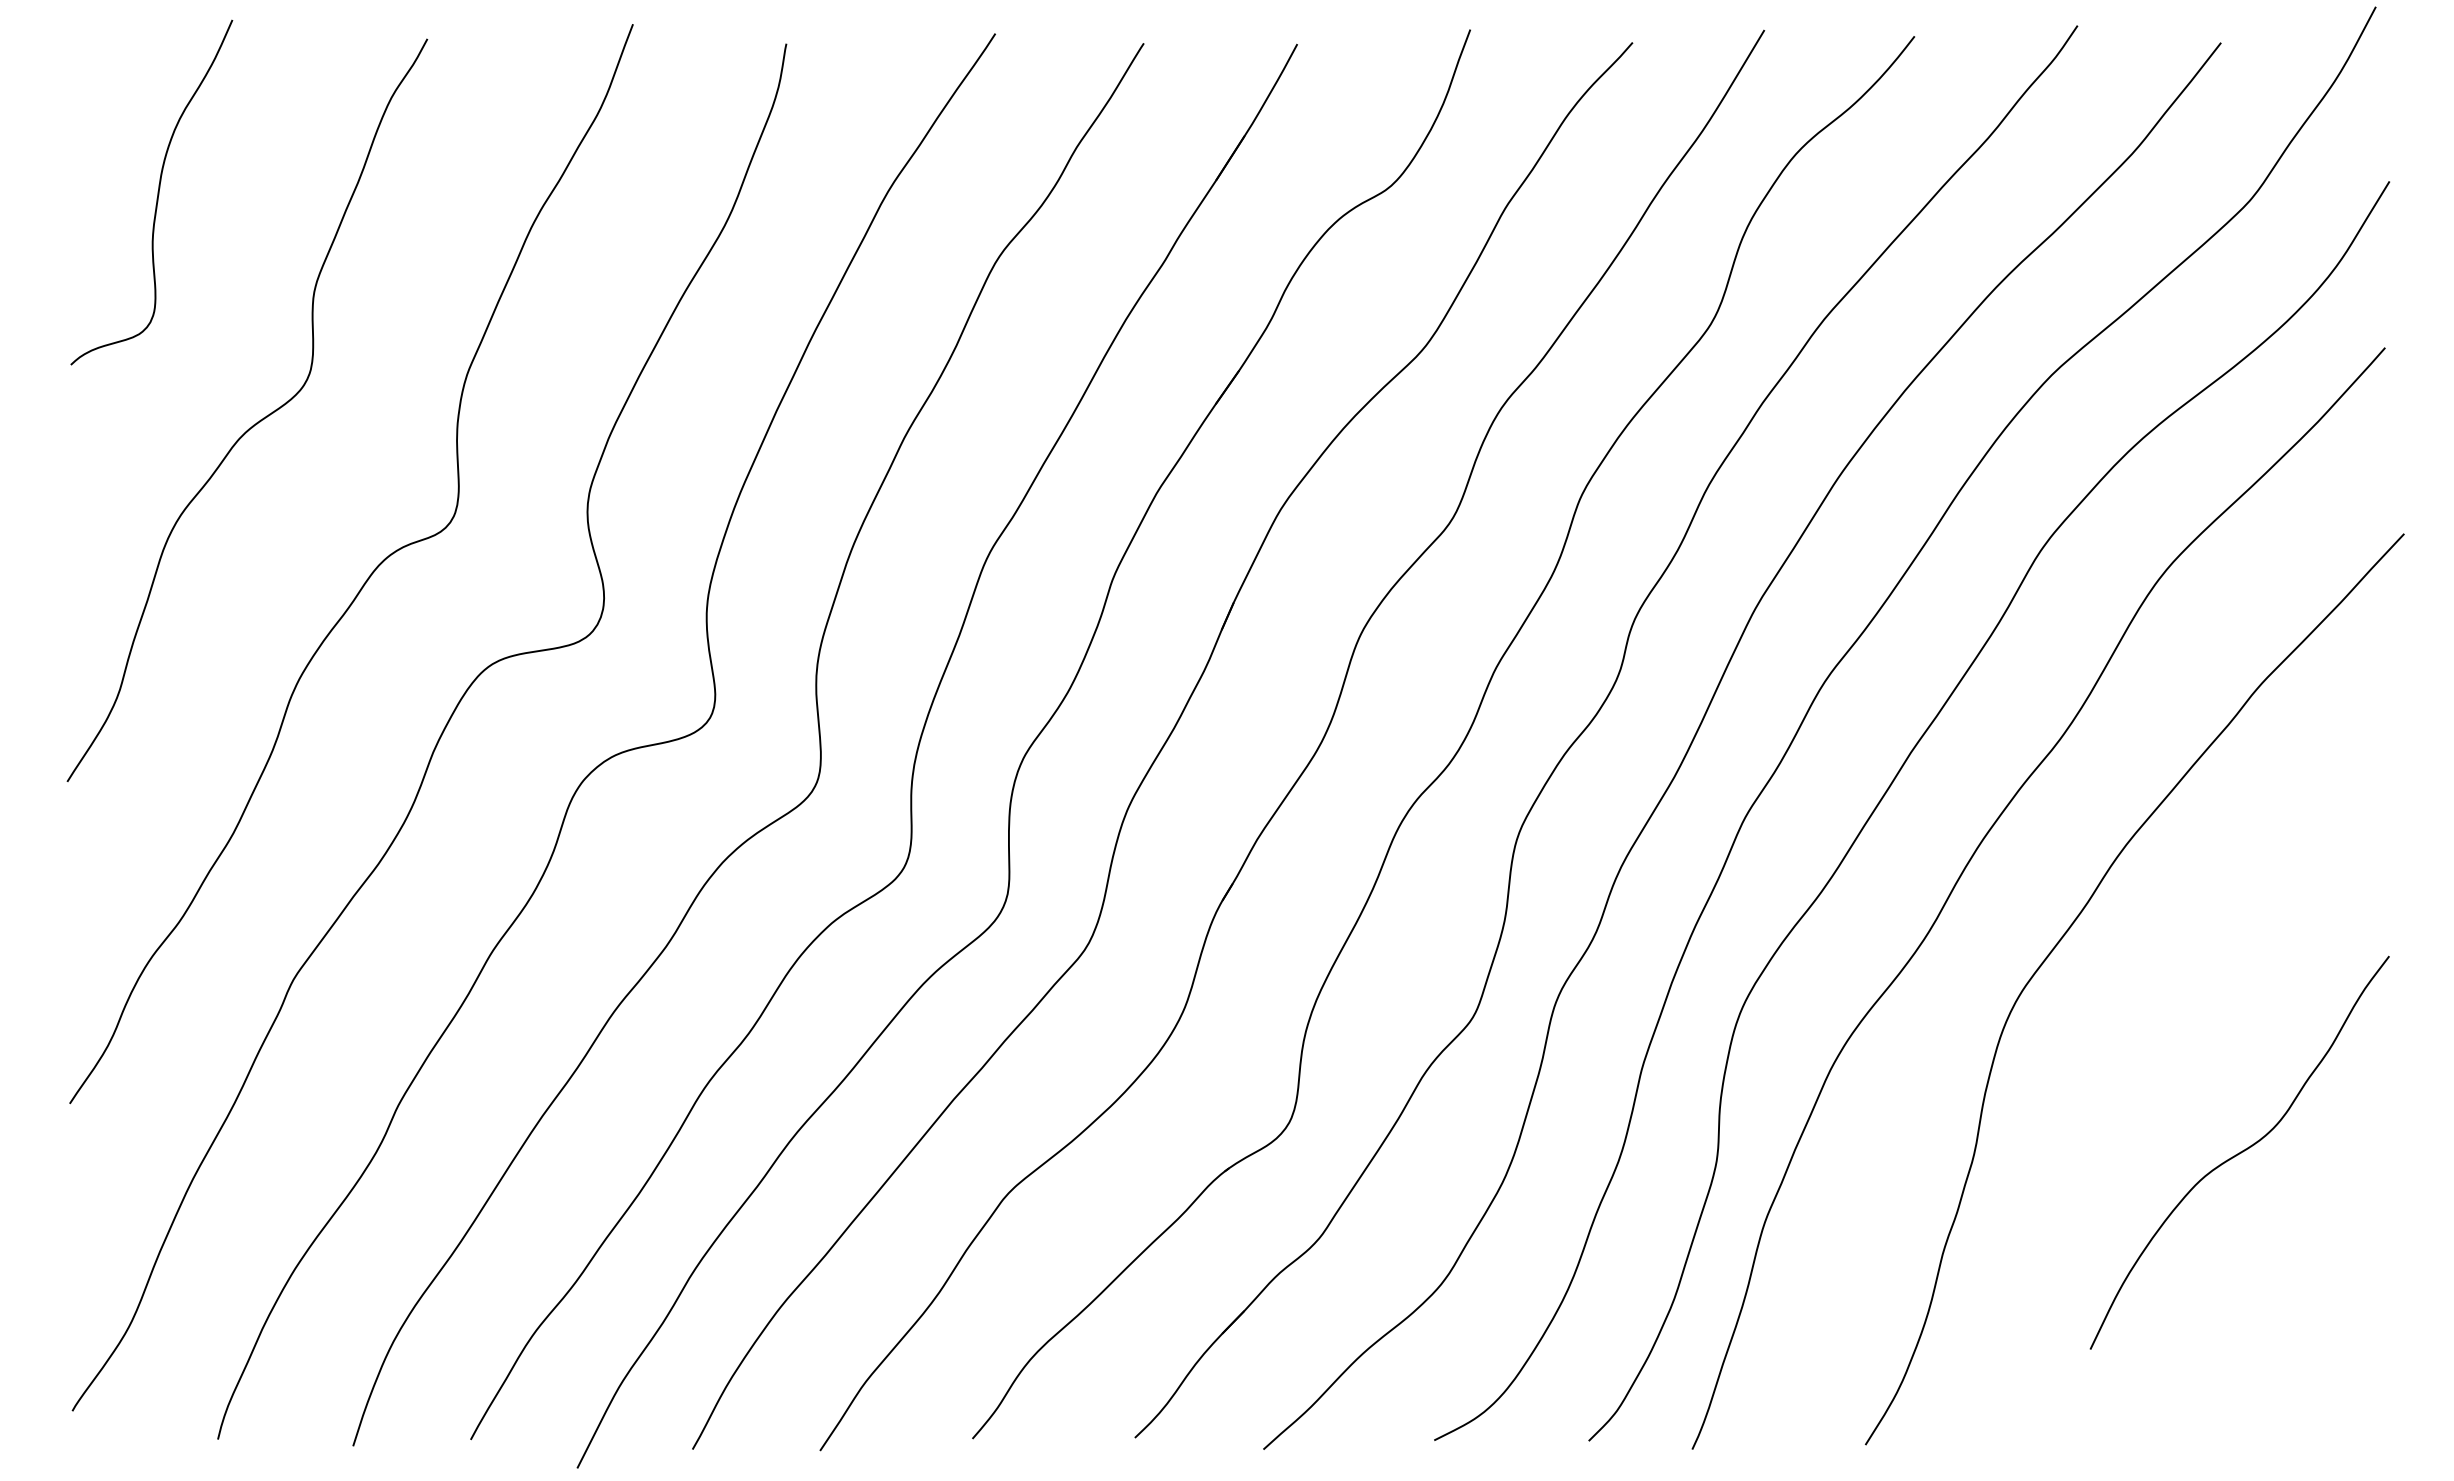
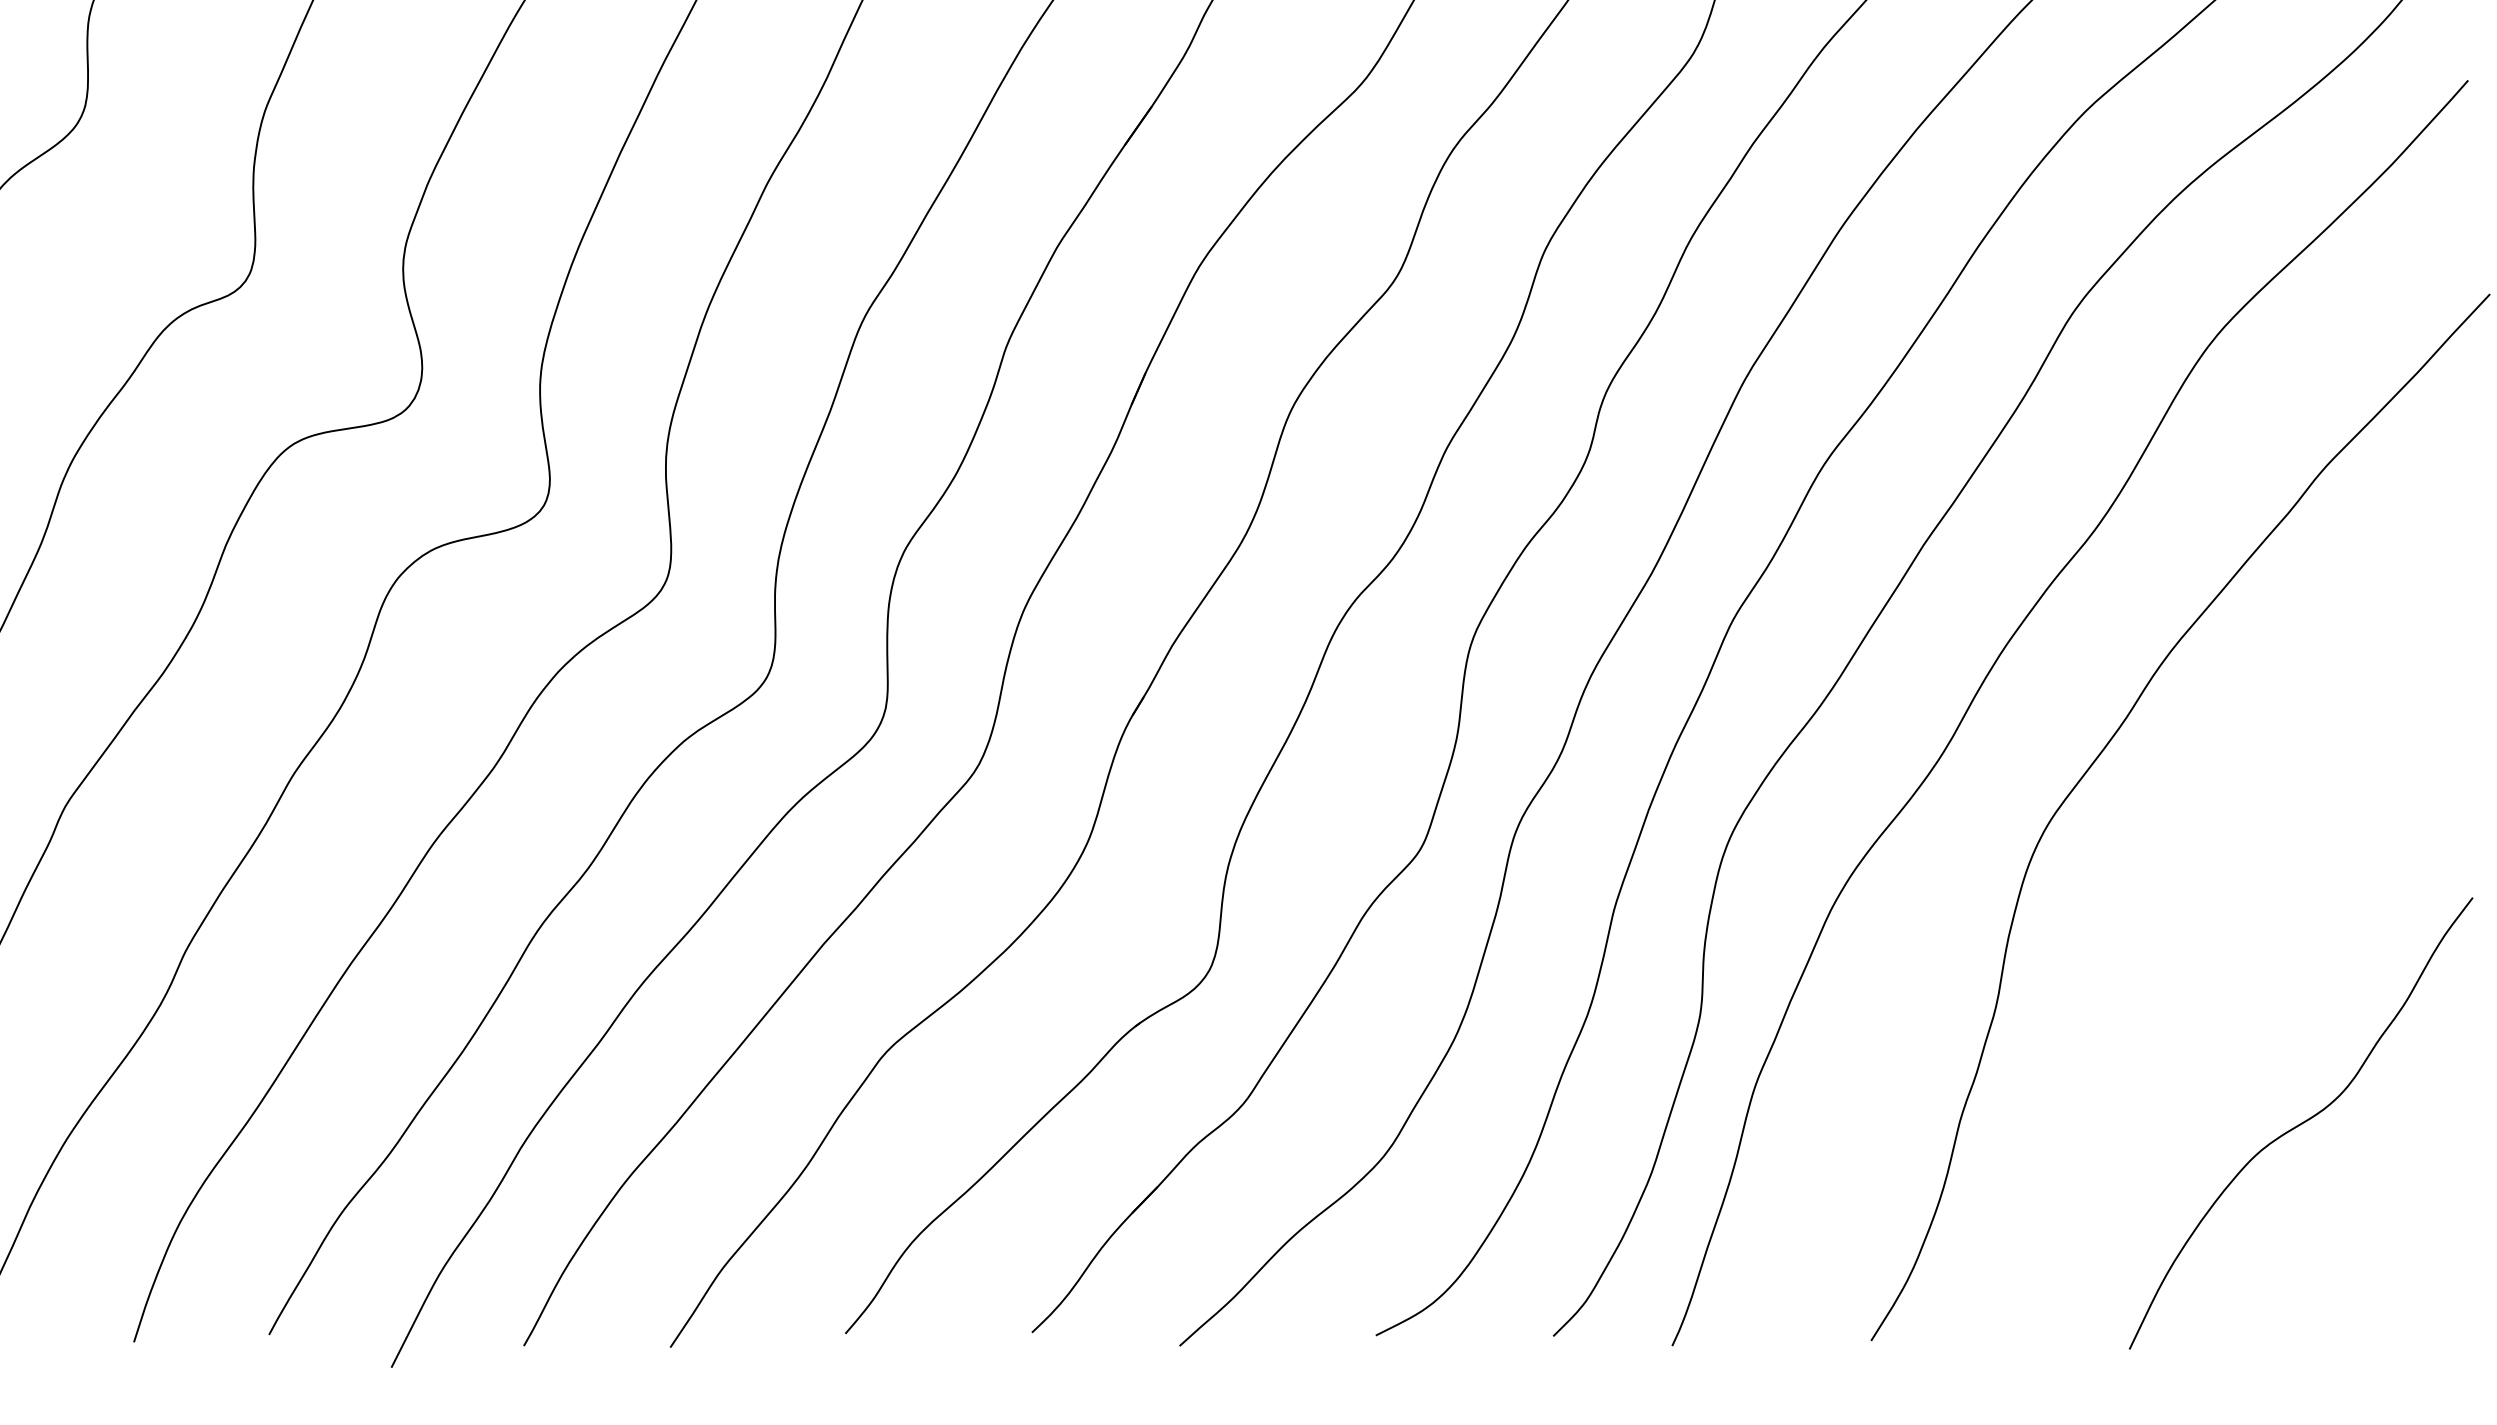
curve: (2239, 1152) -> (2300, 1123), moved

